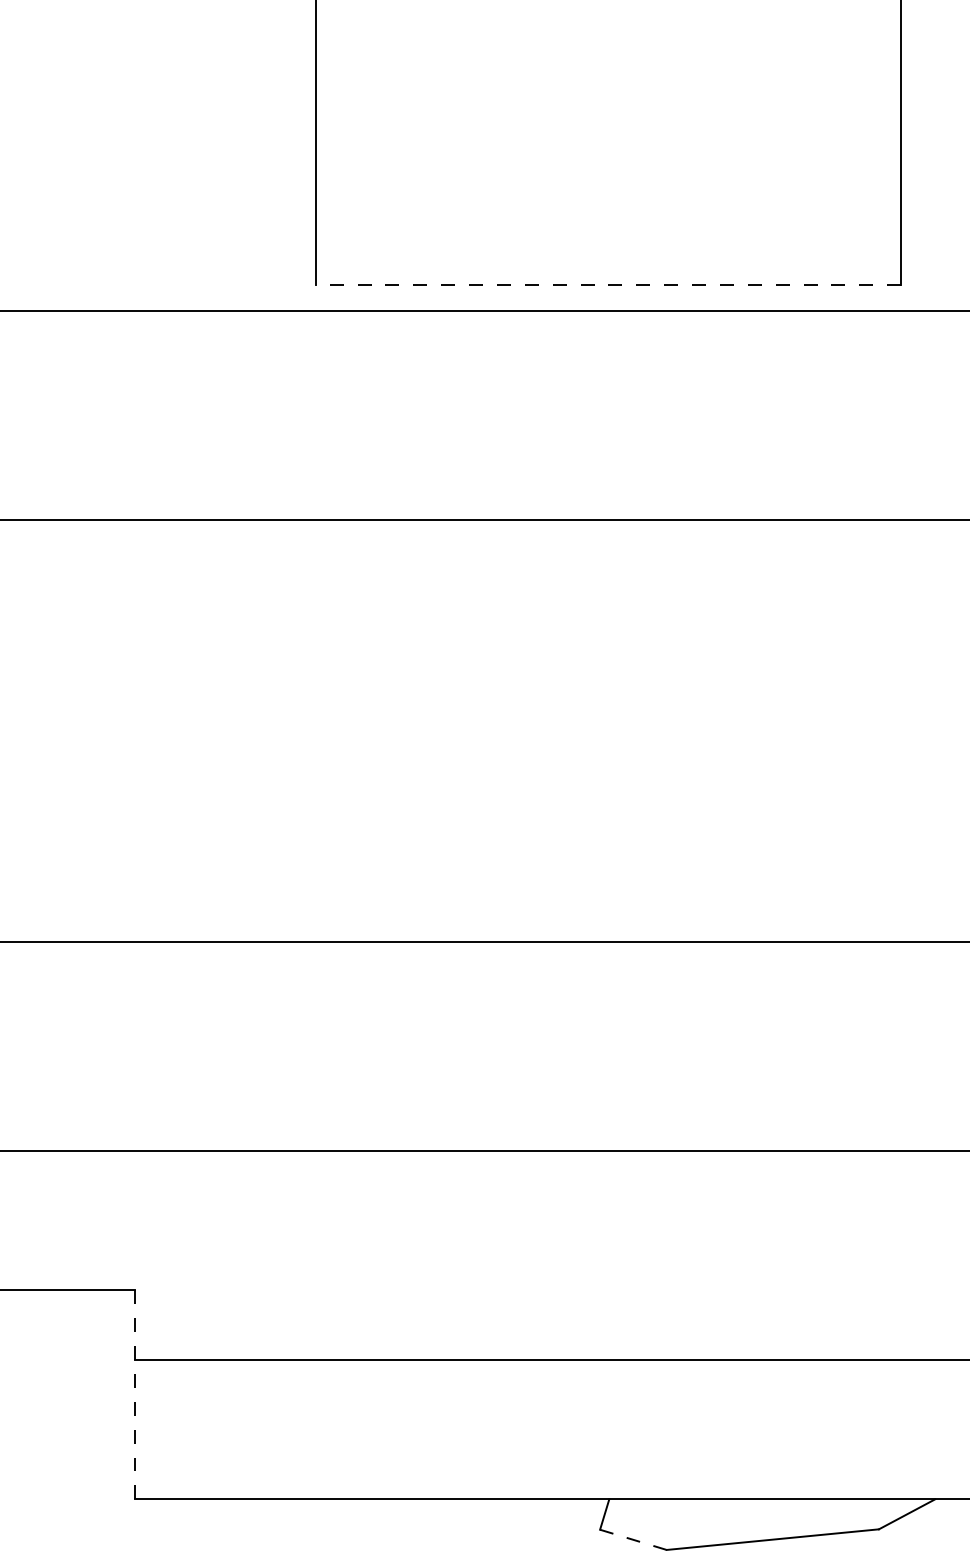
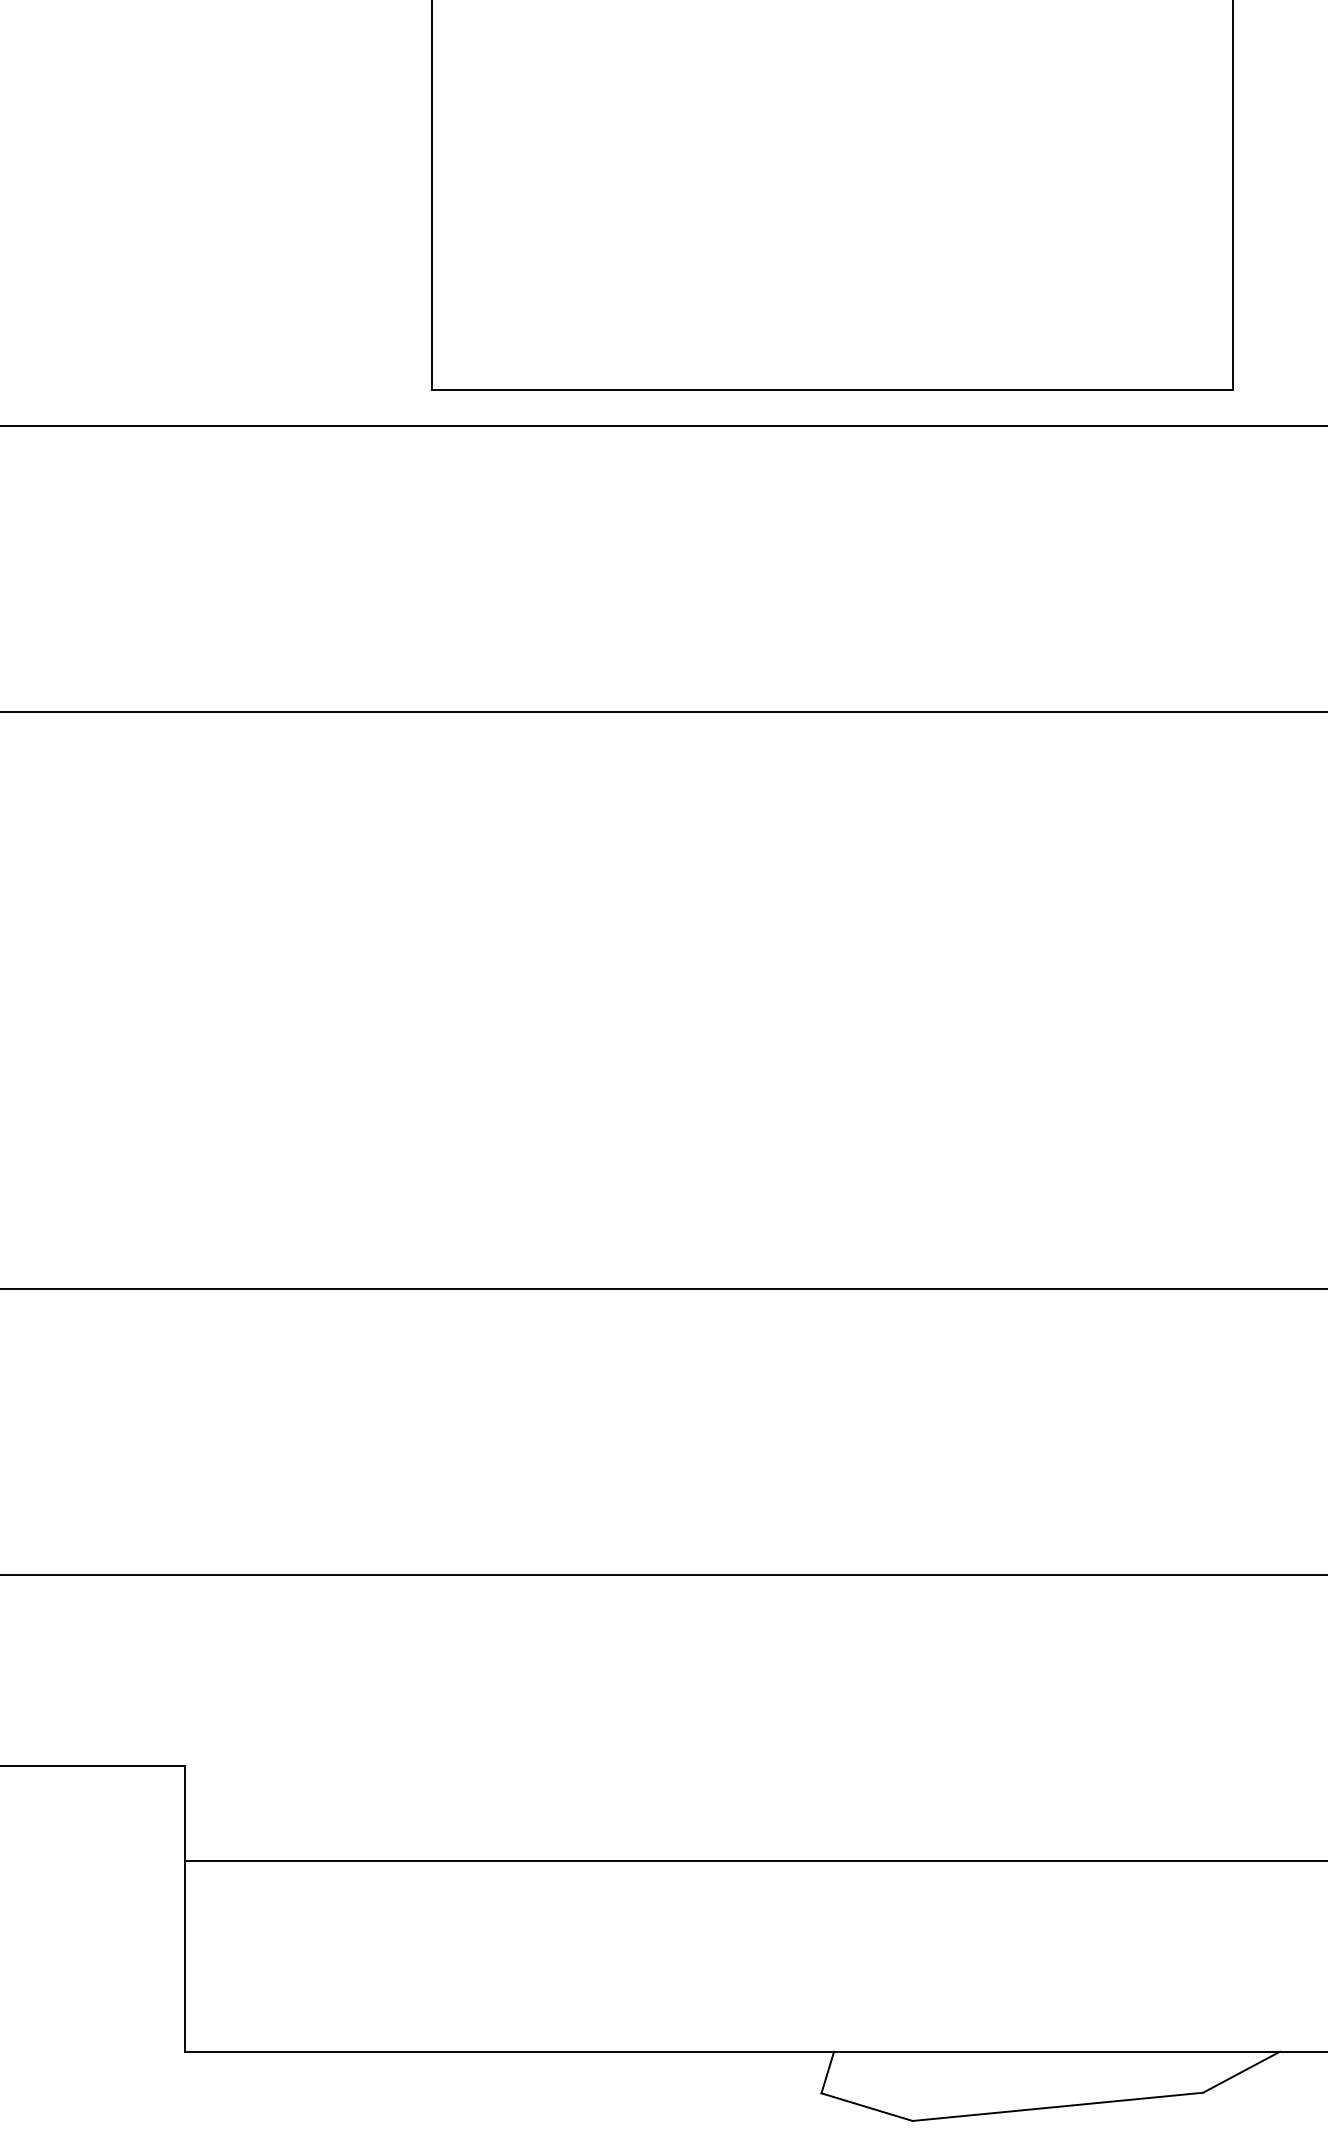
line: (608, 285) -> (832, 390), dashed -> solid
line: (134, 1395) -> (184, 1909), dashed -> solid
line: (633, 1540) -> (867, 2107), dashed -> solid

